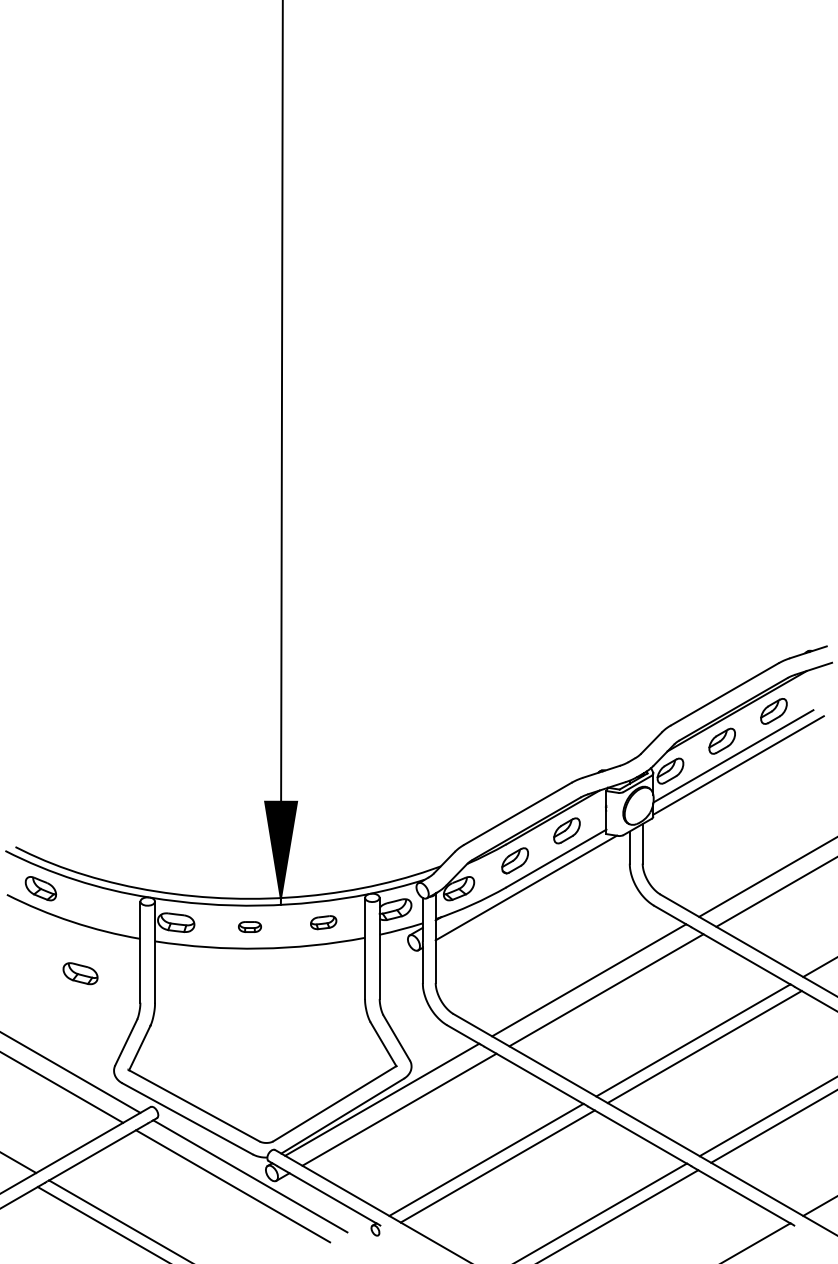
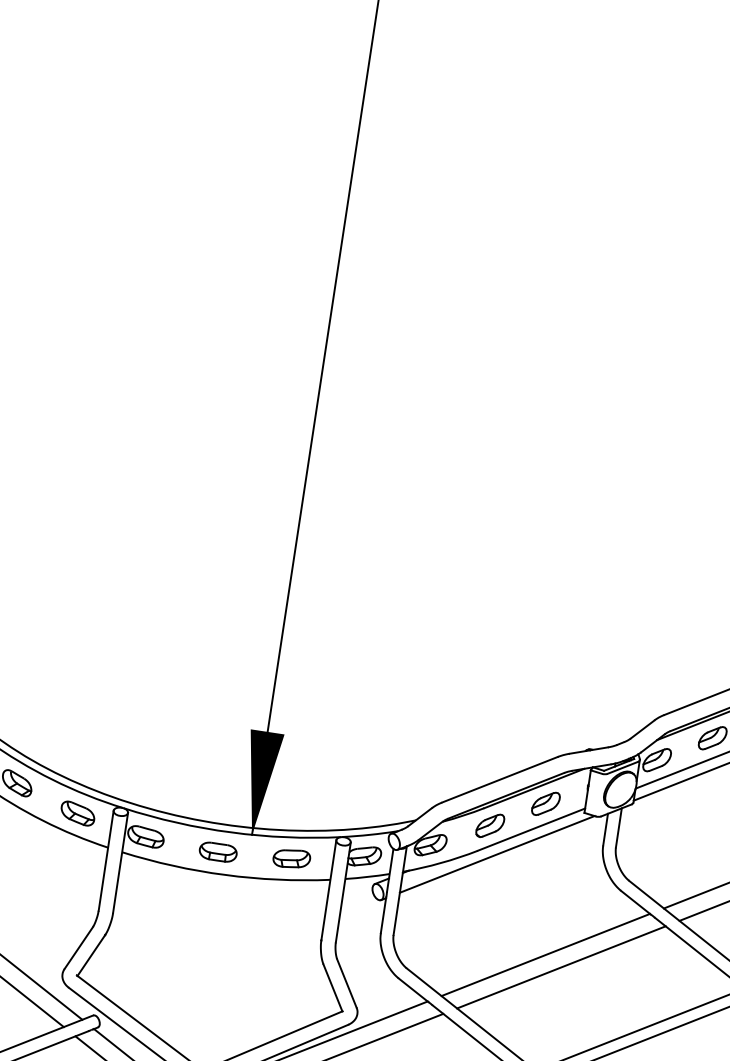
part: (323, 922) -> (291, 858), size x1.43
part: (249, 926) -> (217, 851), size x1.67
part: (80, 973) -> (77, 813), moved

